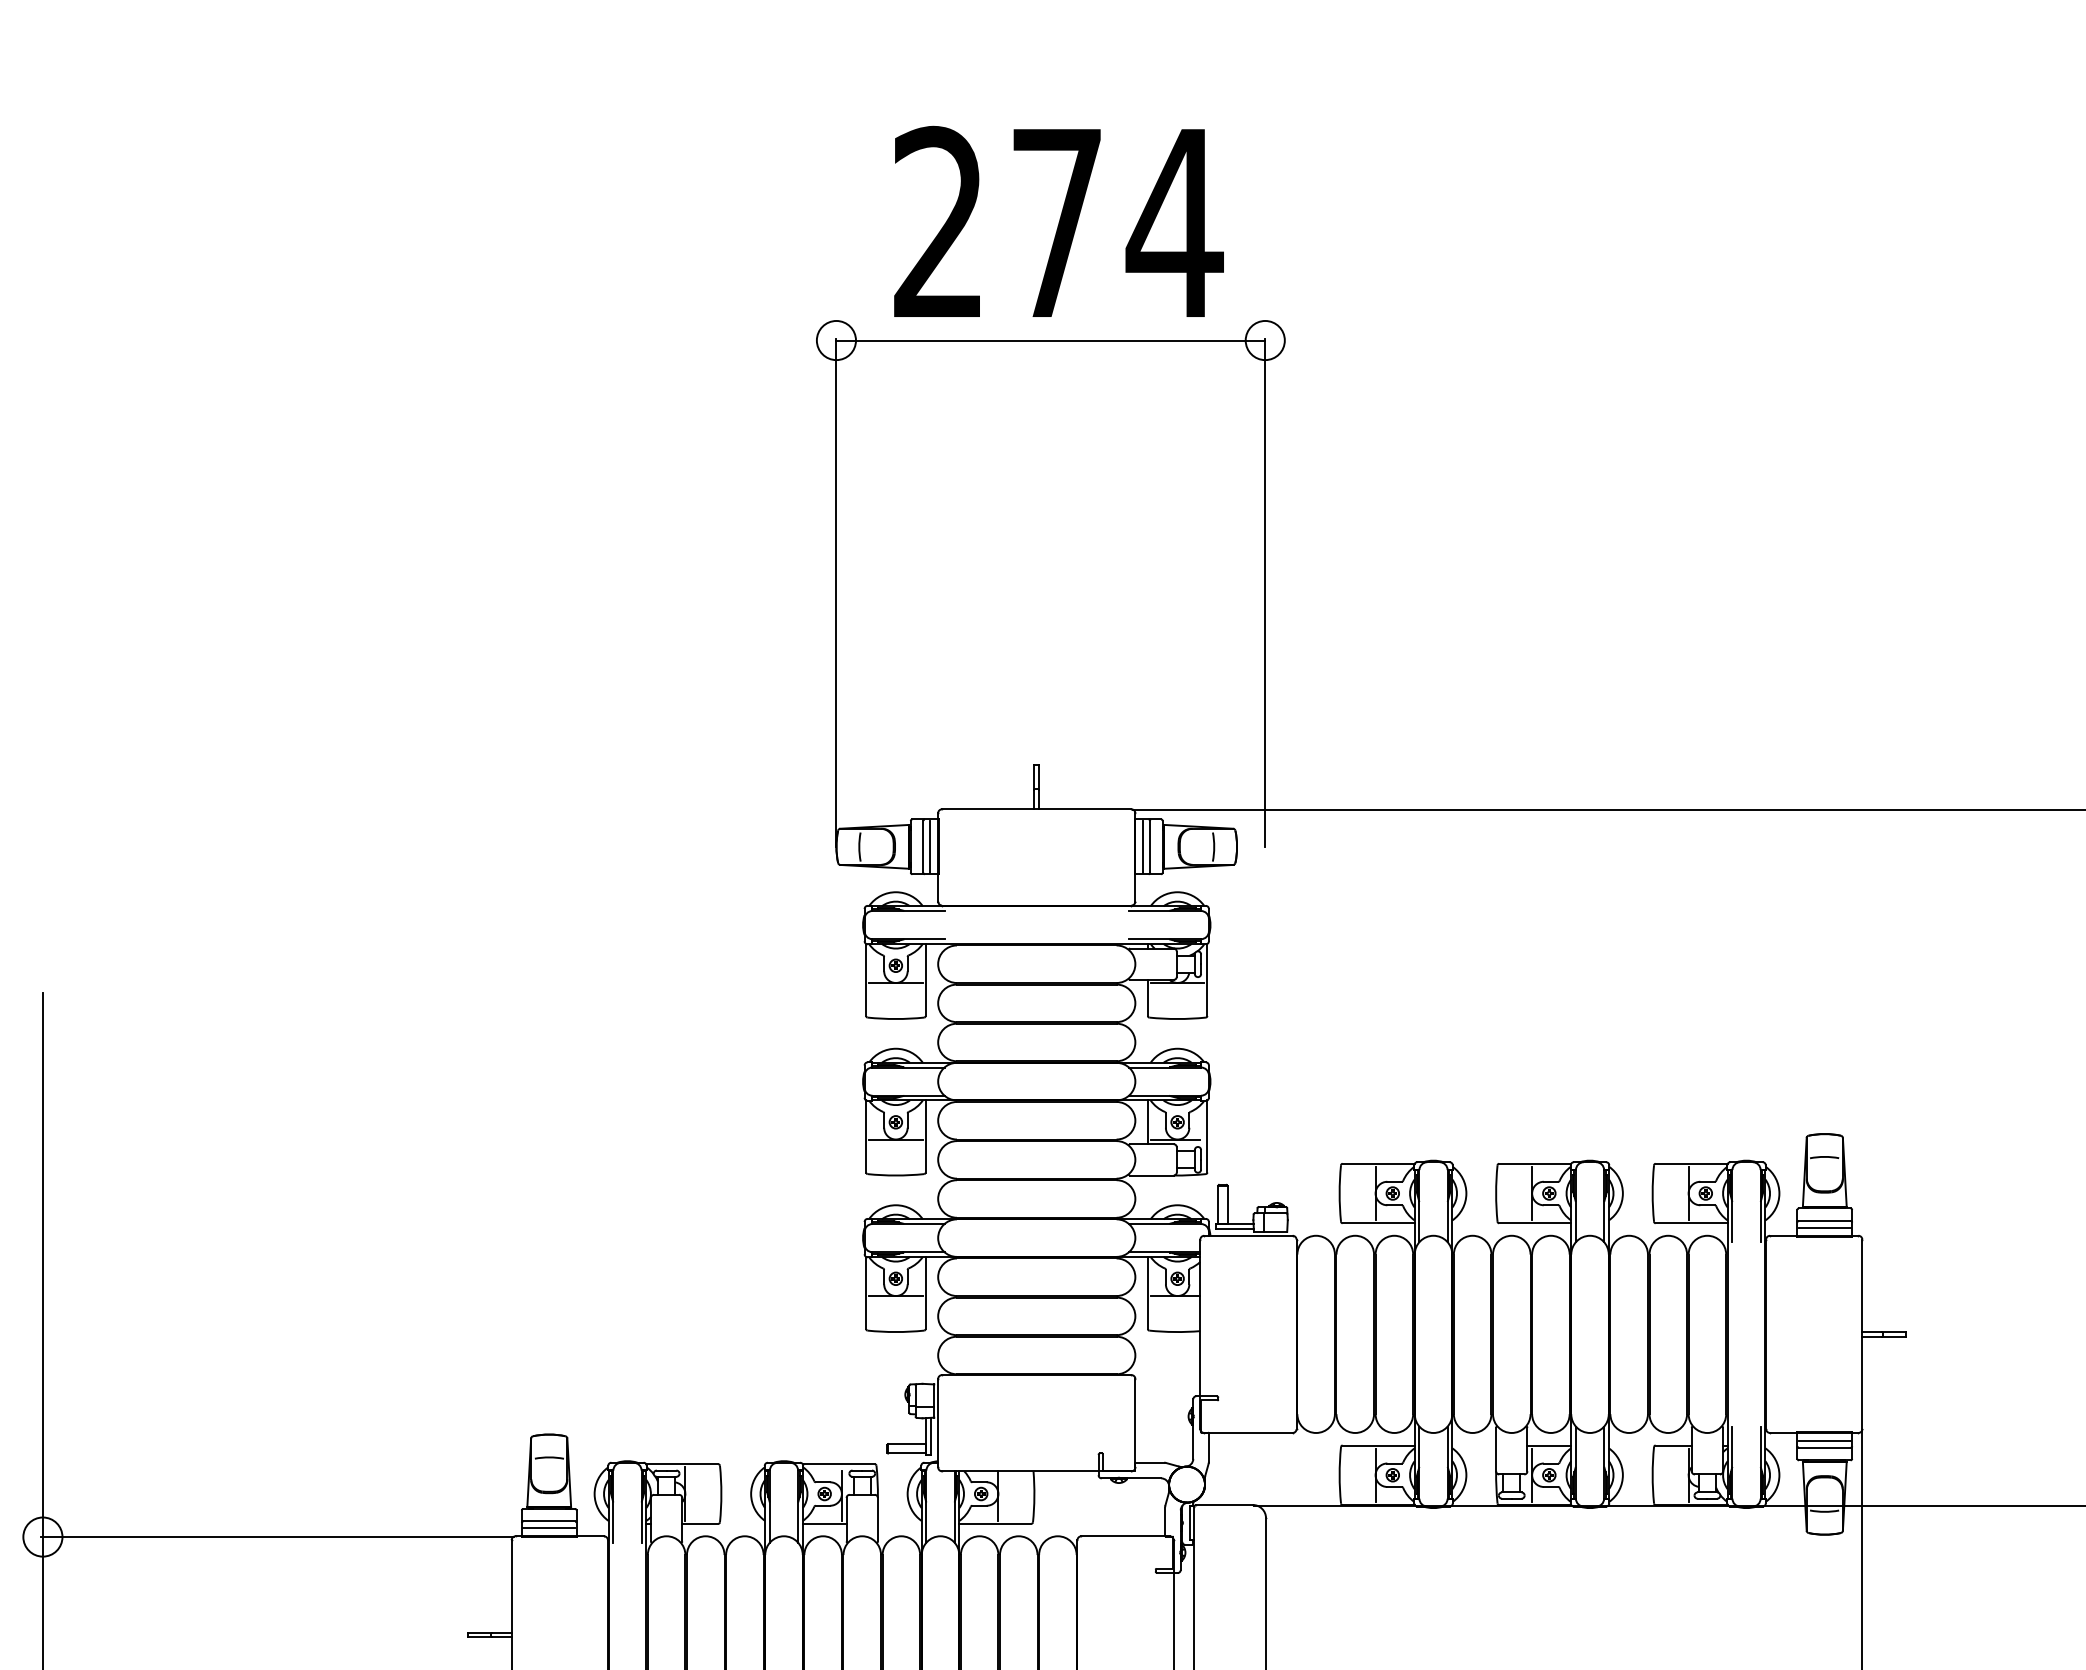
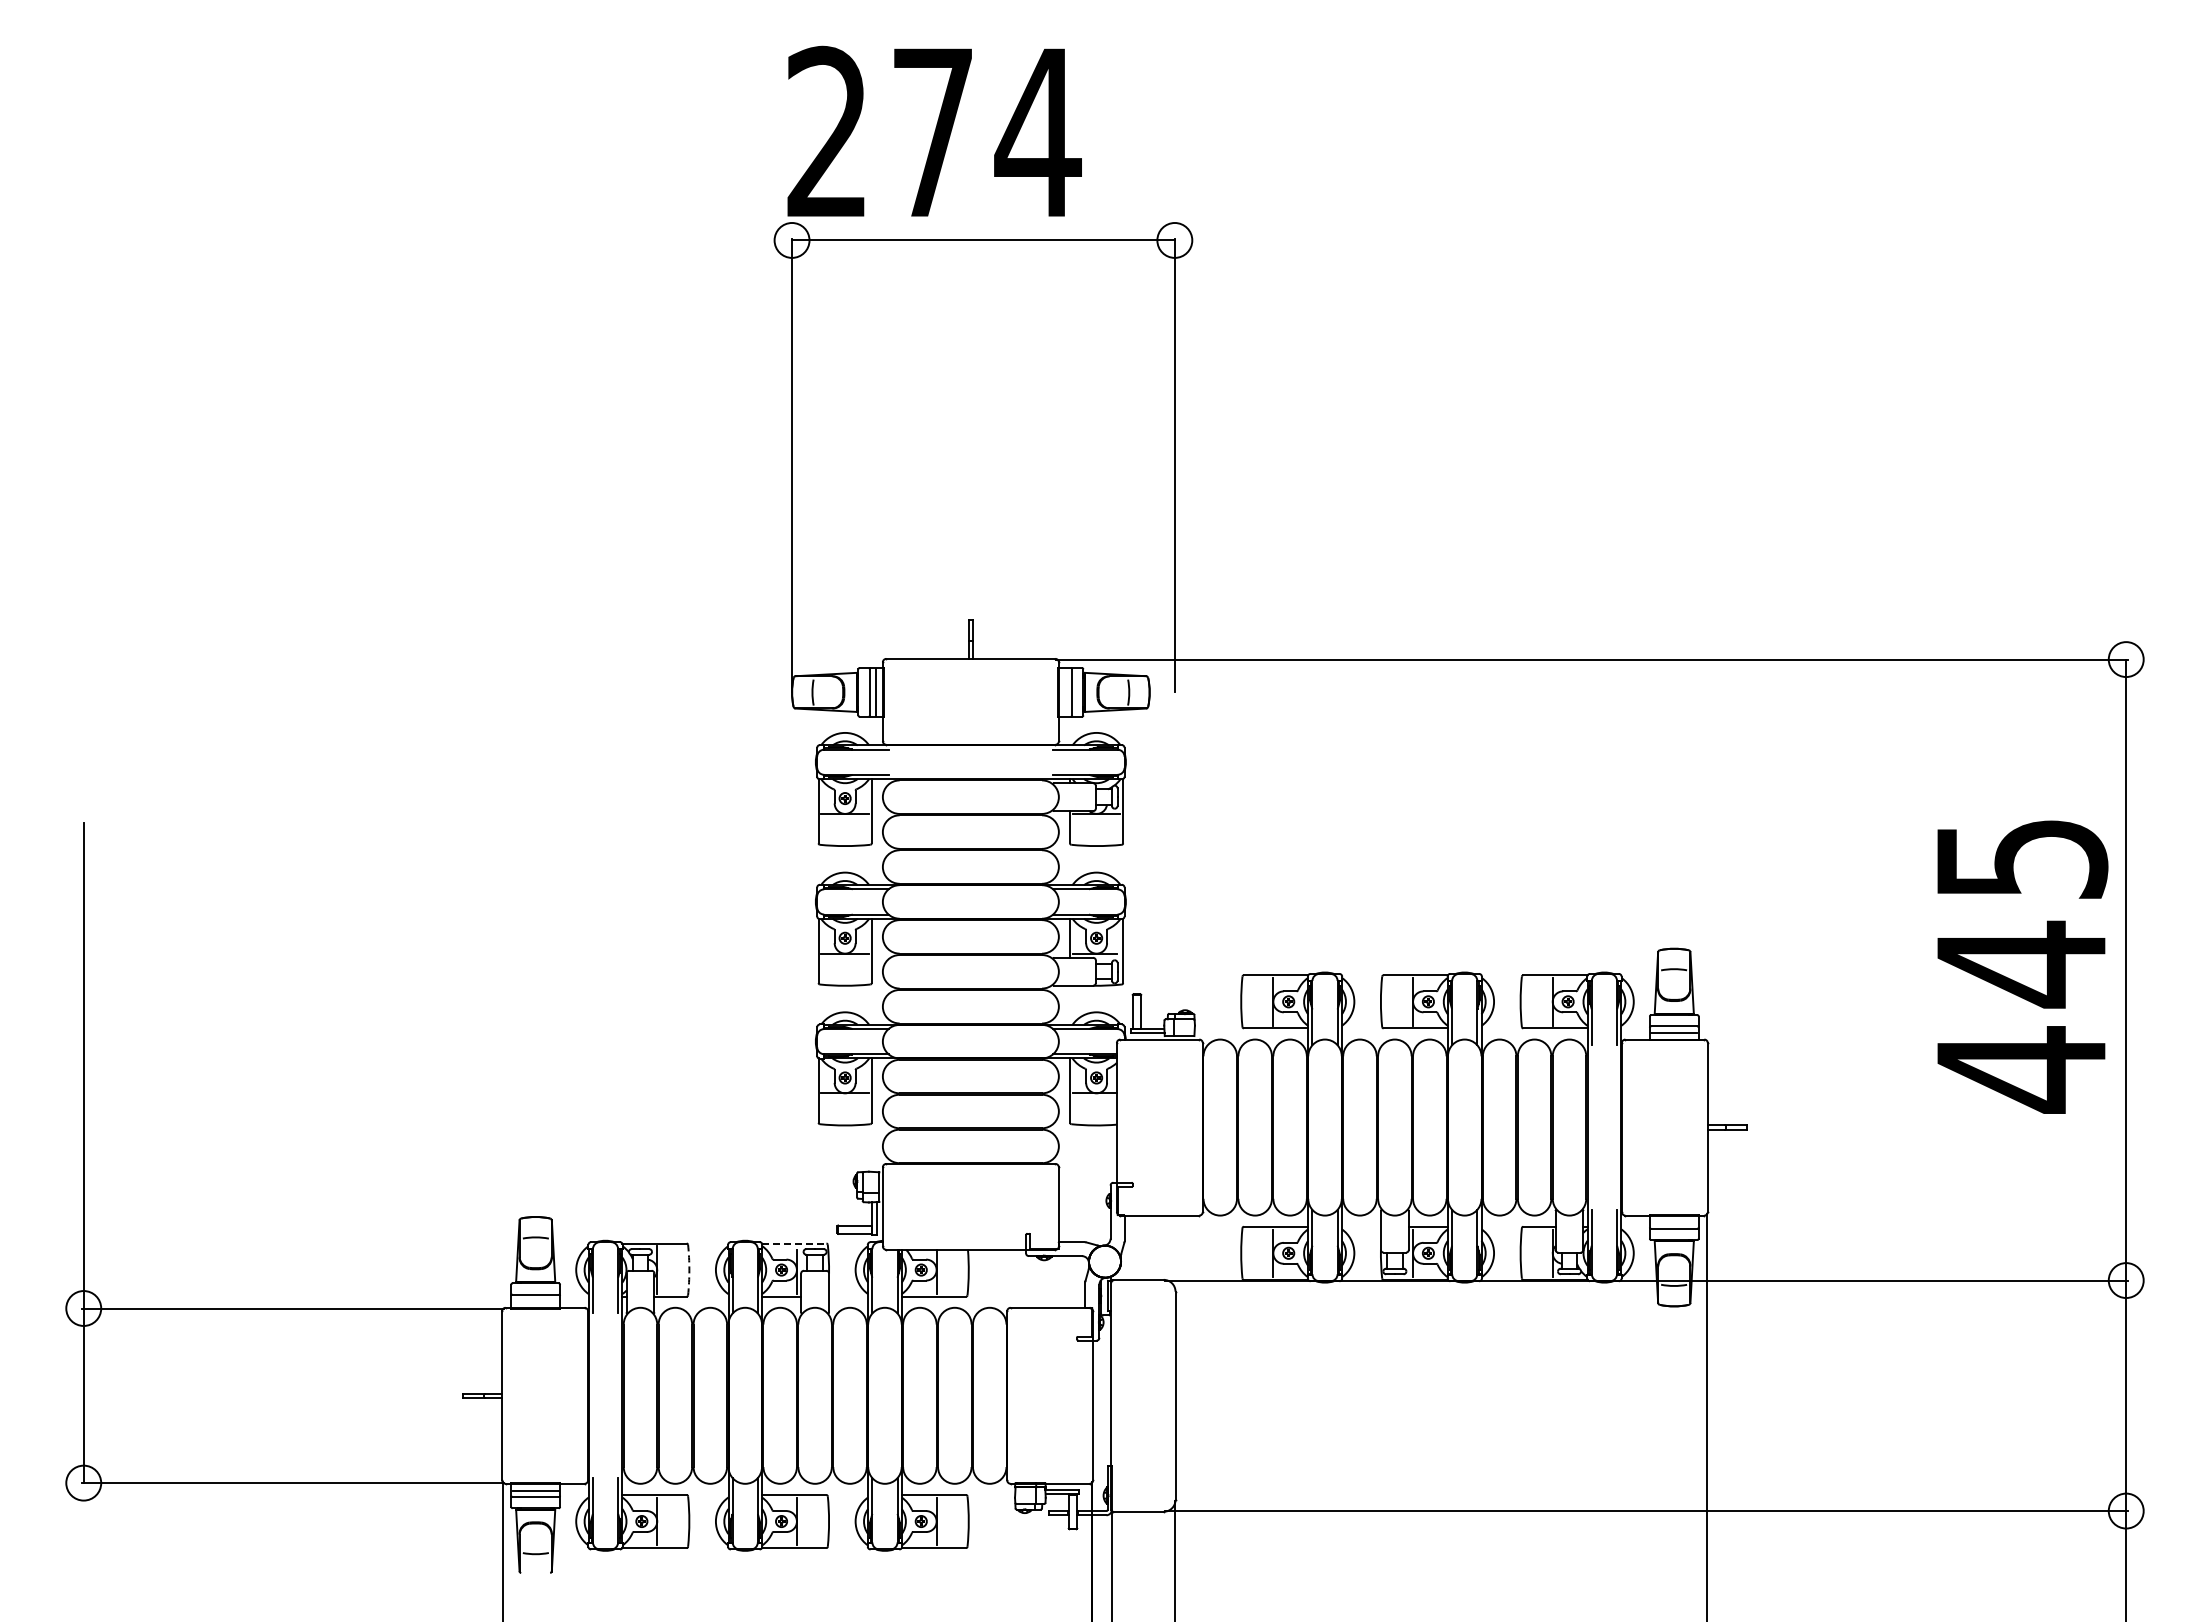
text: (1058, 220) -> (934, 130), moved
line: (1142, 846) -> (1065, 692), removed
line: (1825, 1440) -> (1674, 1222), removed
line: (839, 1464) -> (794, 1243), solid -> dashed
arc: (721, 1494) -> (689, 1270), solid -> dashed
line: (549, 1528) -> (535, 1300), removed

